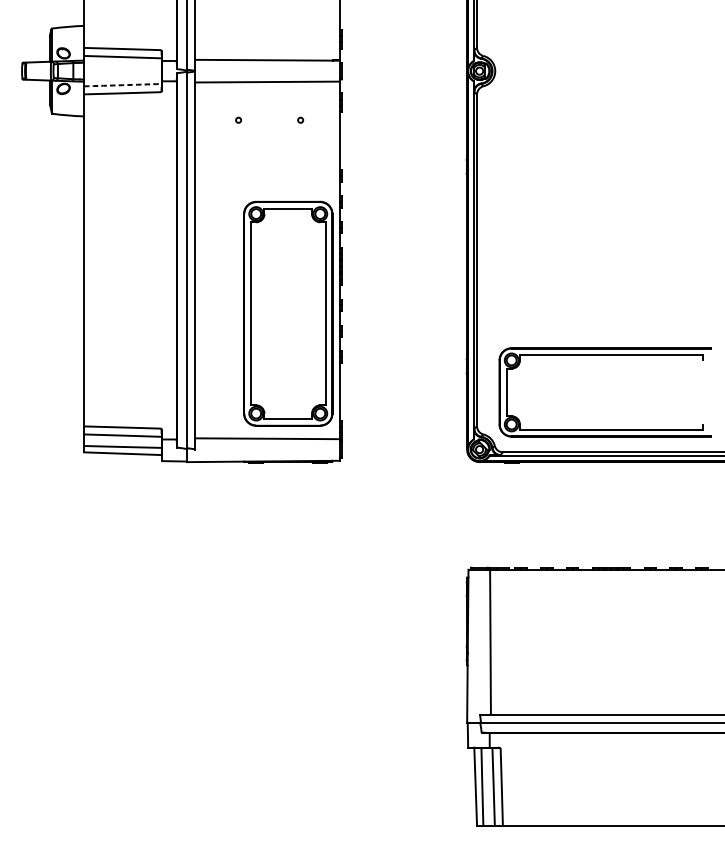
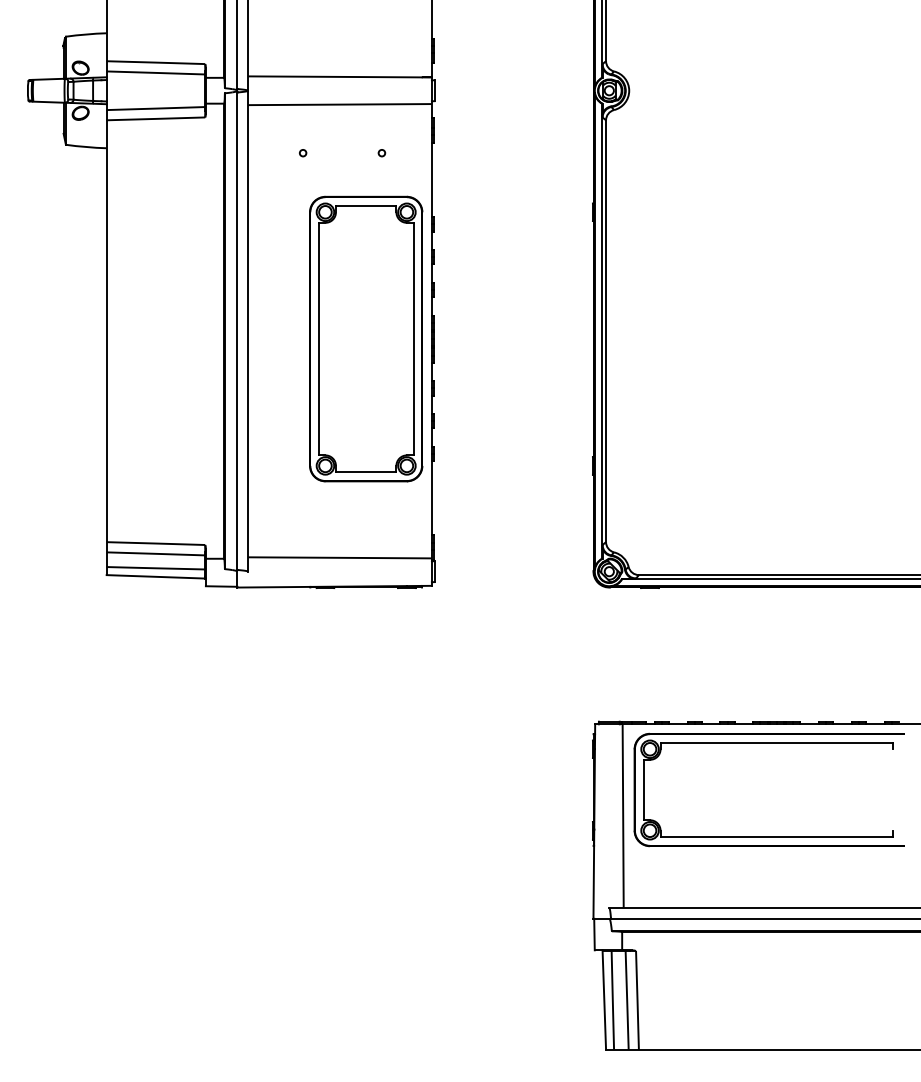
arc: (122, 85) -> (155, 108), dashed -> solid
part: (288, 313) -> (366, 338), moved
part: (604, 355) -> (768, 743), moved

